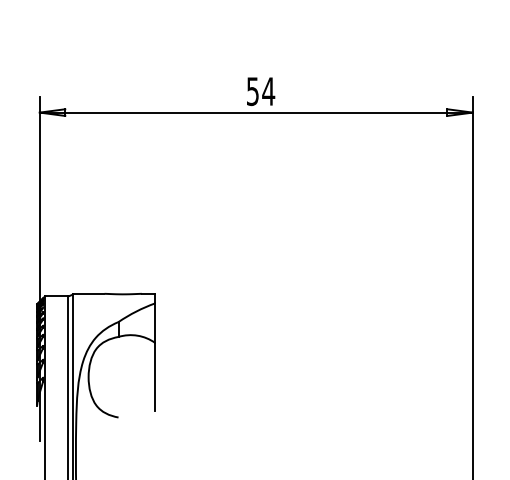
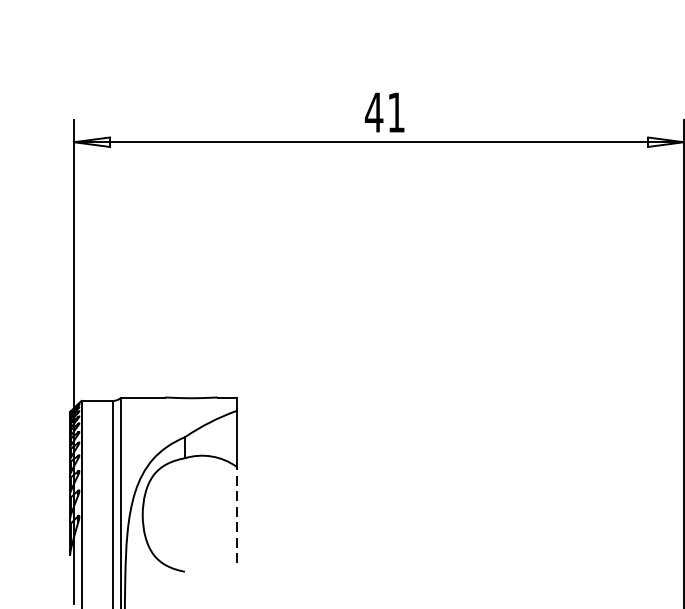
text: (260, 91) -> (384, 112), 54 -> 41
line: (155, 376) -> (236, 513), solid -> dashed

